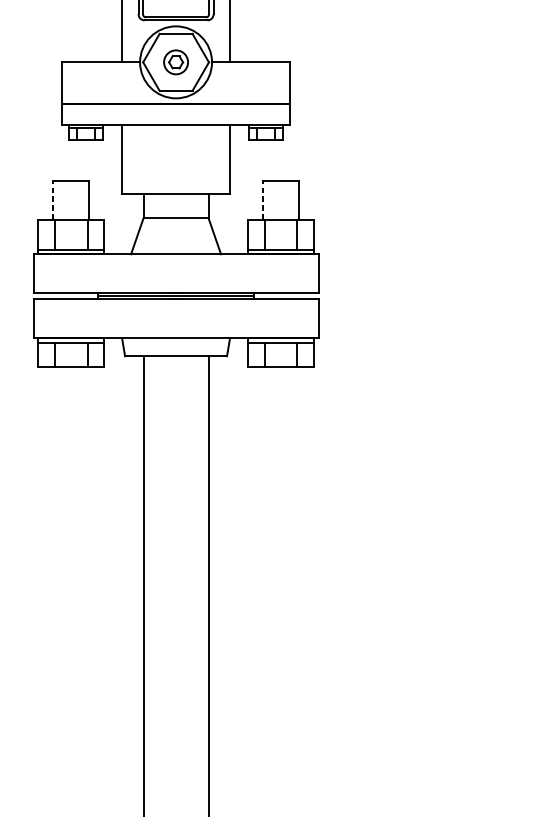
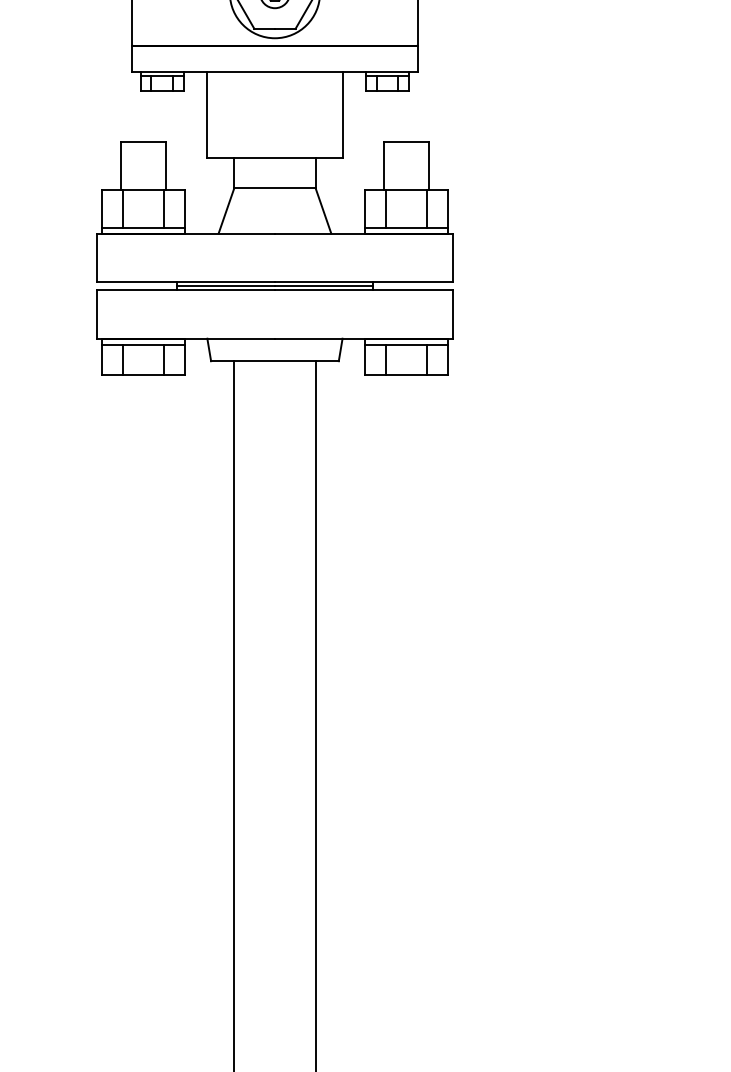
line: (52, 199) -> (120, 165), dashed -> solid
line: (262, 199) -> (383, 165), dashed -> solid

